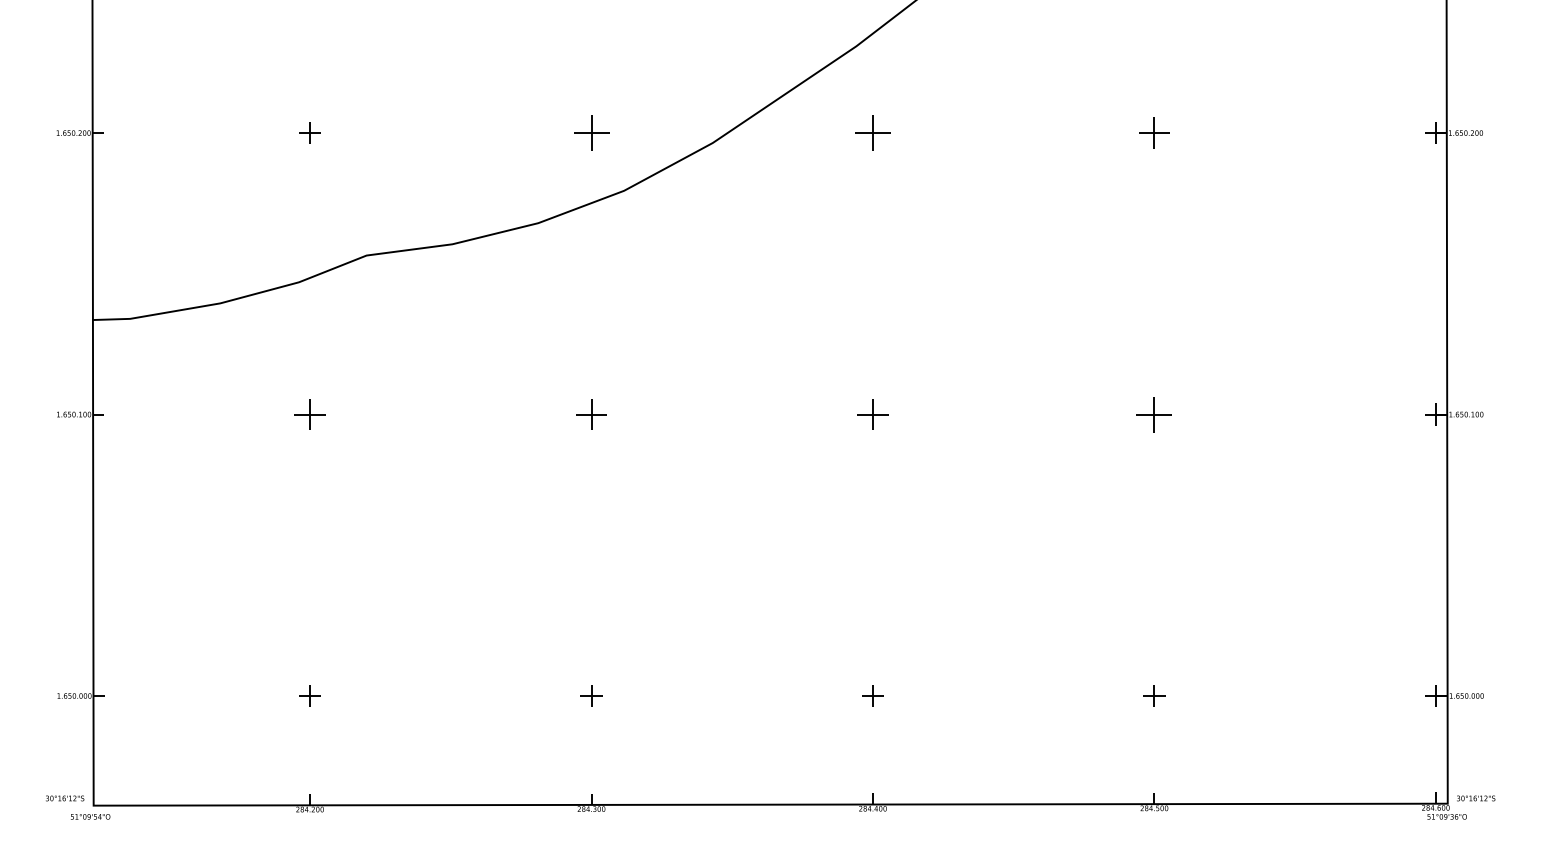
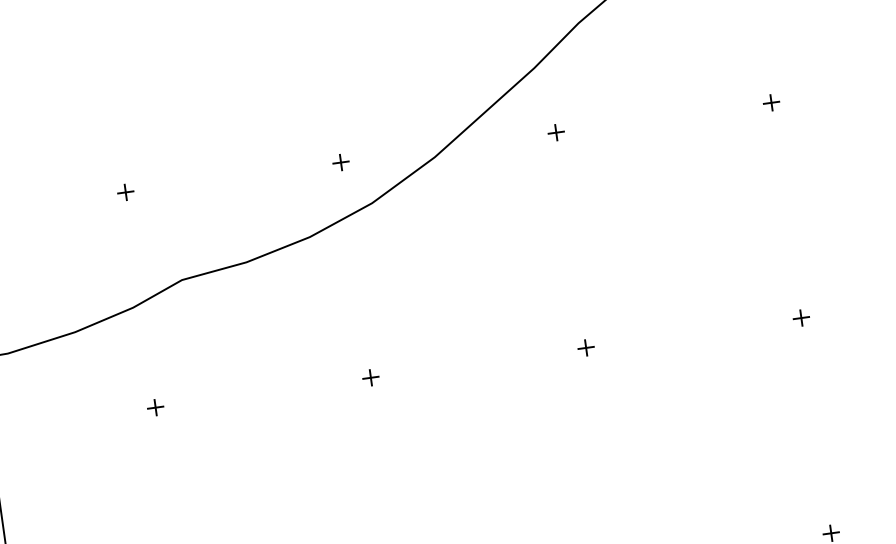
part: (591, 132) -> (340, 162), size x0.62
part: (872, 132) -> (555, 132), size x0.62
part: (1154, 132) -> (771, 102), size x0.71
part: (309, 414) -> (155, 407), size x0.71
part: (591, 414) -> (370, 377), size x0.71
part: (872, 414) -> (585, 347), size x0.71
part: (1154, 414) -> (801, 318), size x0.62

